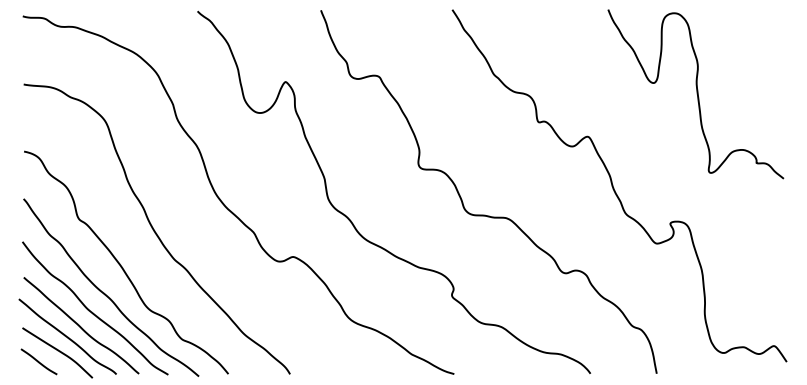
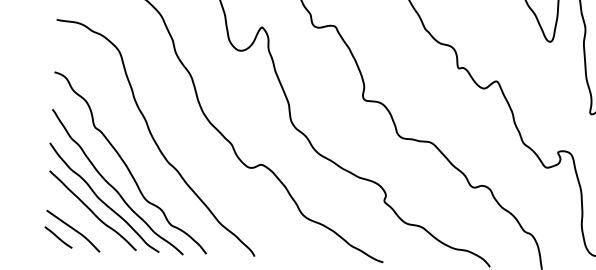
curve: (67, 336) -> (81, 218), removed

